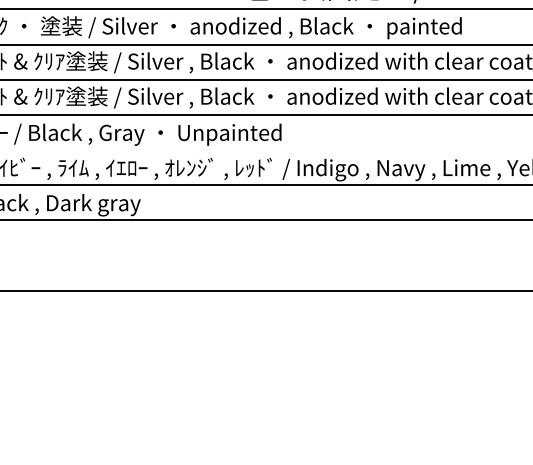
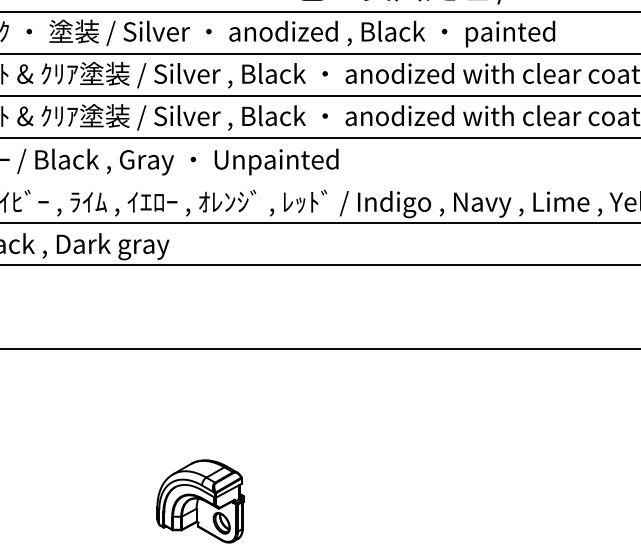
part: (166, 417) -> (200, 501), added

